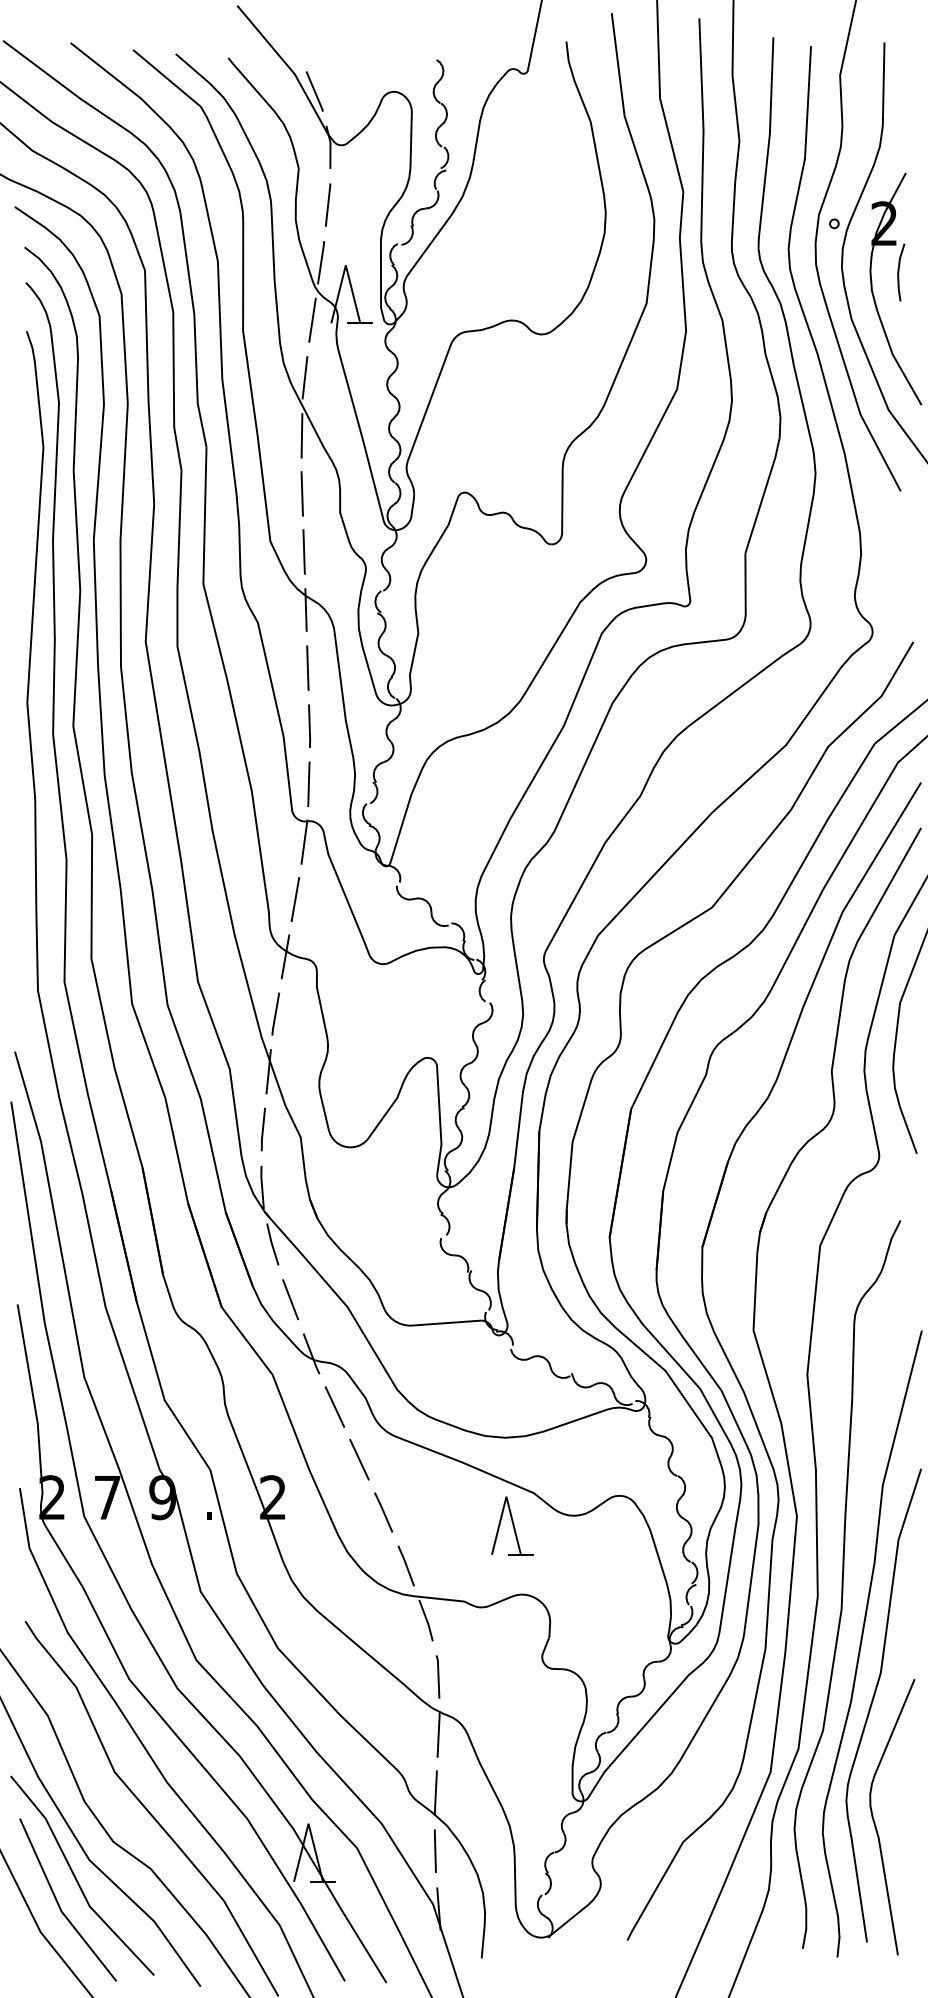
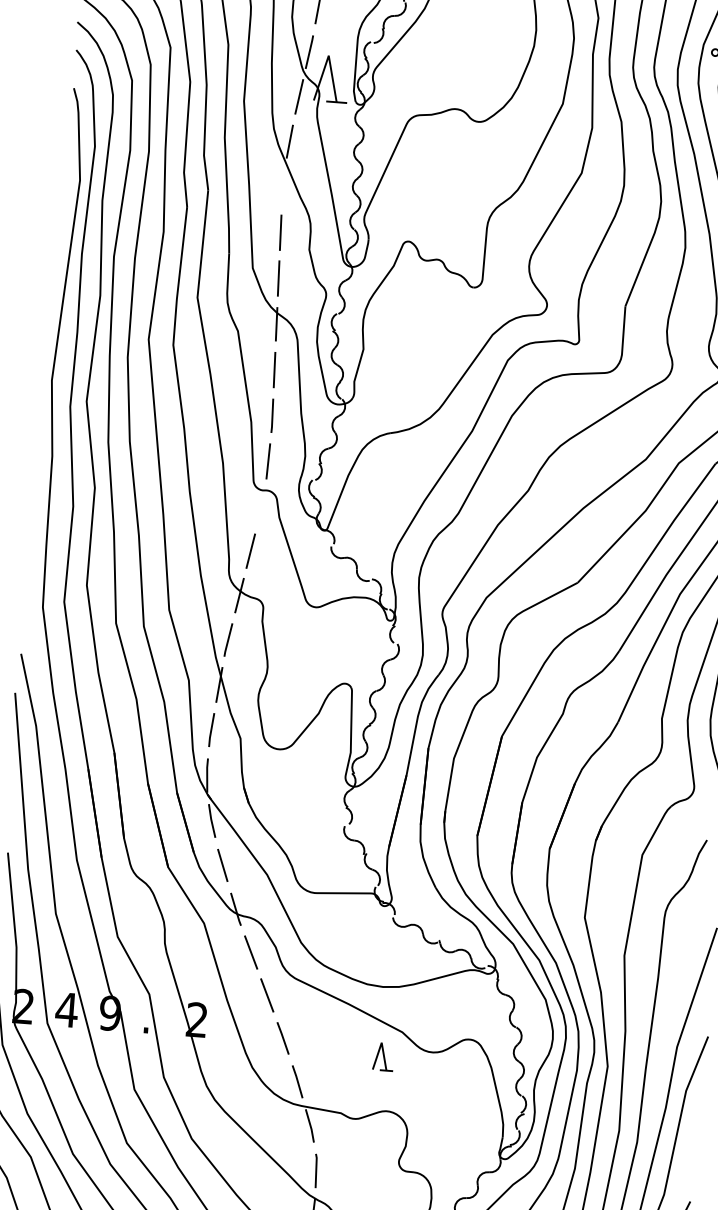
line: (301, 435) -> (283, 186), removed
line: (304, 841) -> (261, 506), removed
text: (107, 1497) -> (66, 1009), 7 -> 4
part: (512, 1525) -> (383, 1056), size x0.6

